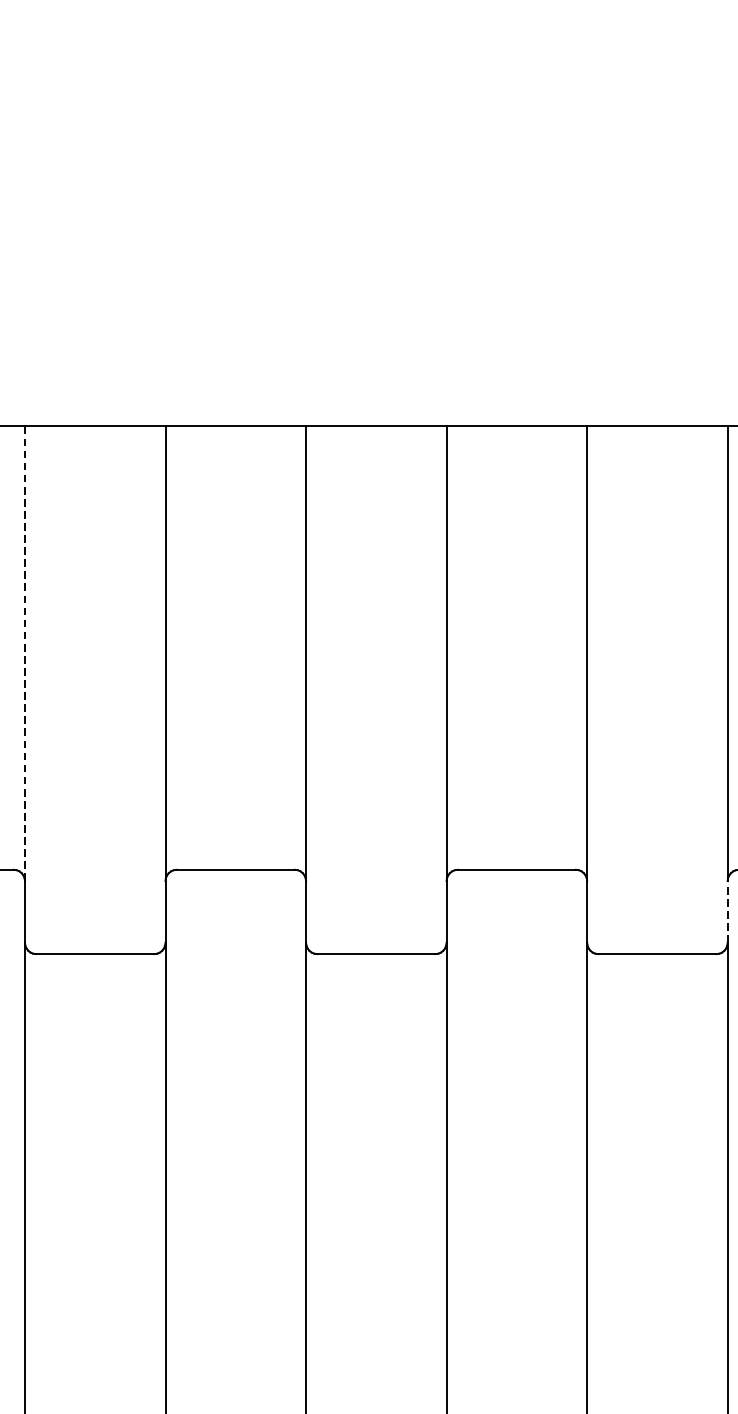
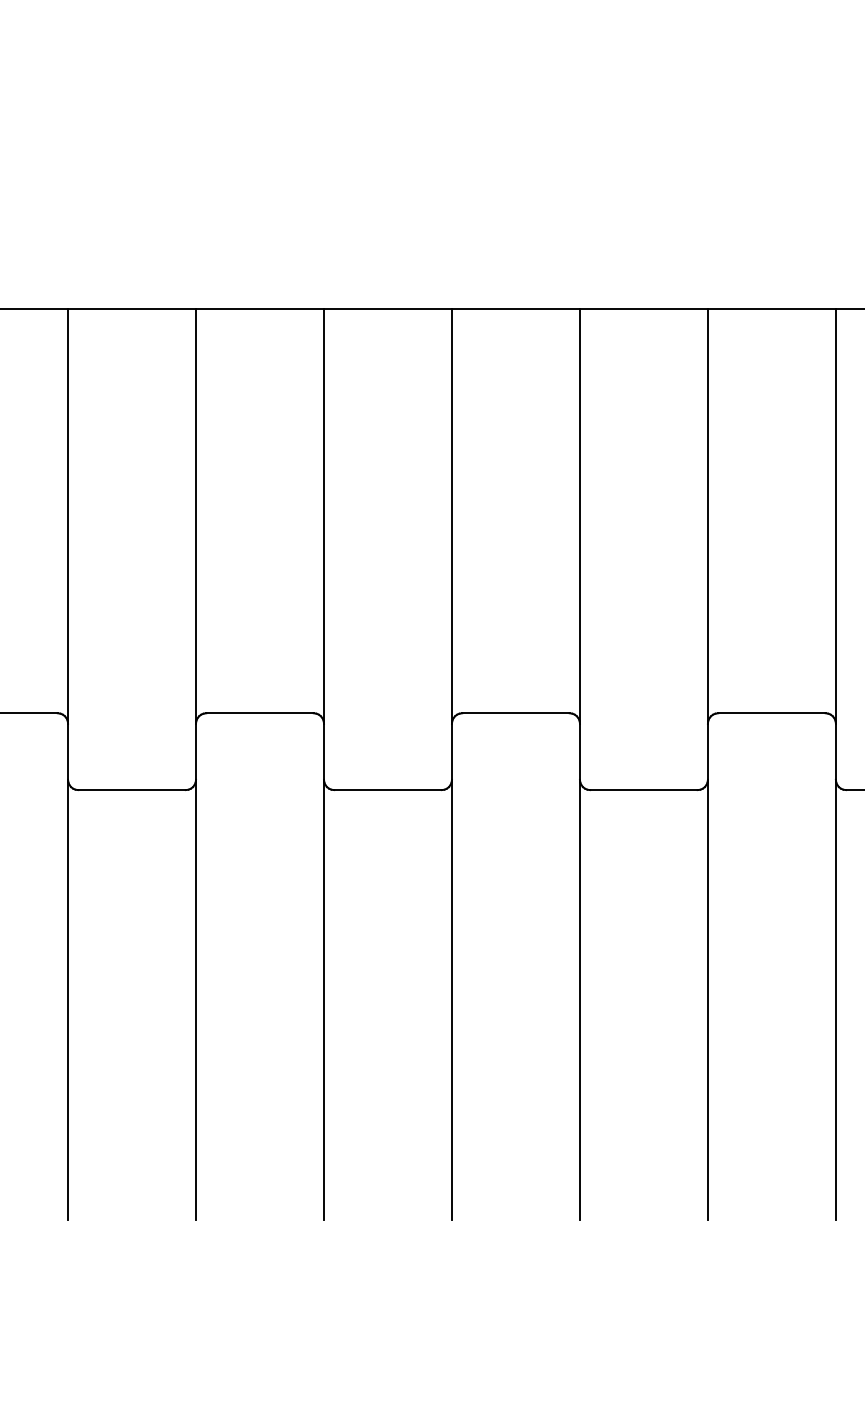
line: (25, 652) -> (68, 515), dashed -> solid
line: (727, 911) -> (707, 751), dashed -> solid

